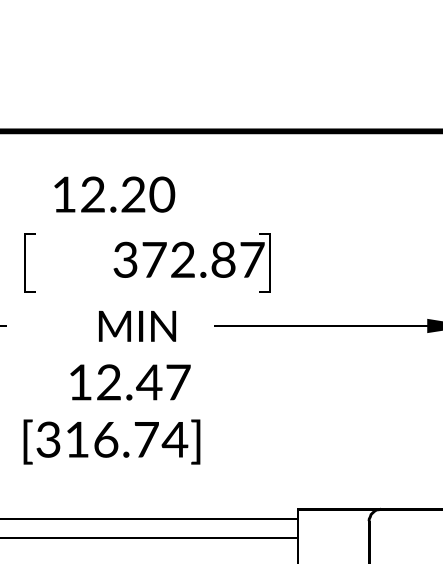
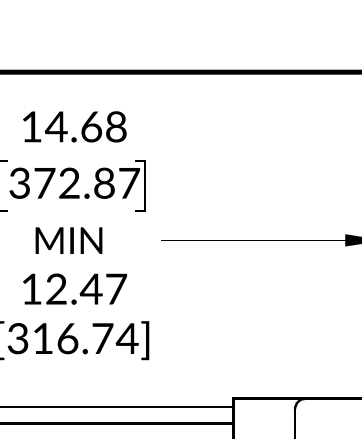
text: (127, 194) -> (86, 126), 12.20 -> 14.68
text: (191, 262) -> (76, 185), moved
text: (137, 326) -> (69, 240), moved
text: (130, 382) -> (75, 289), moved

